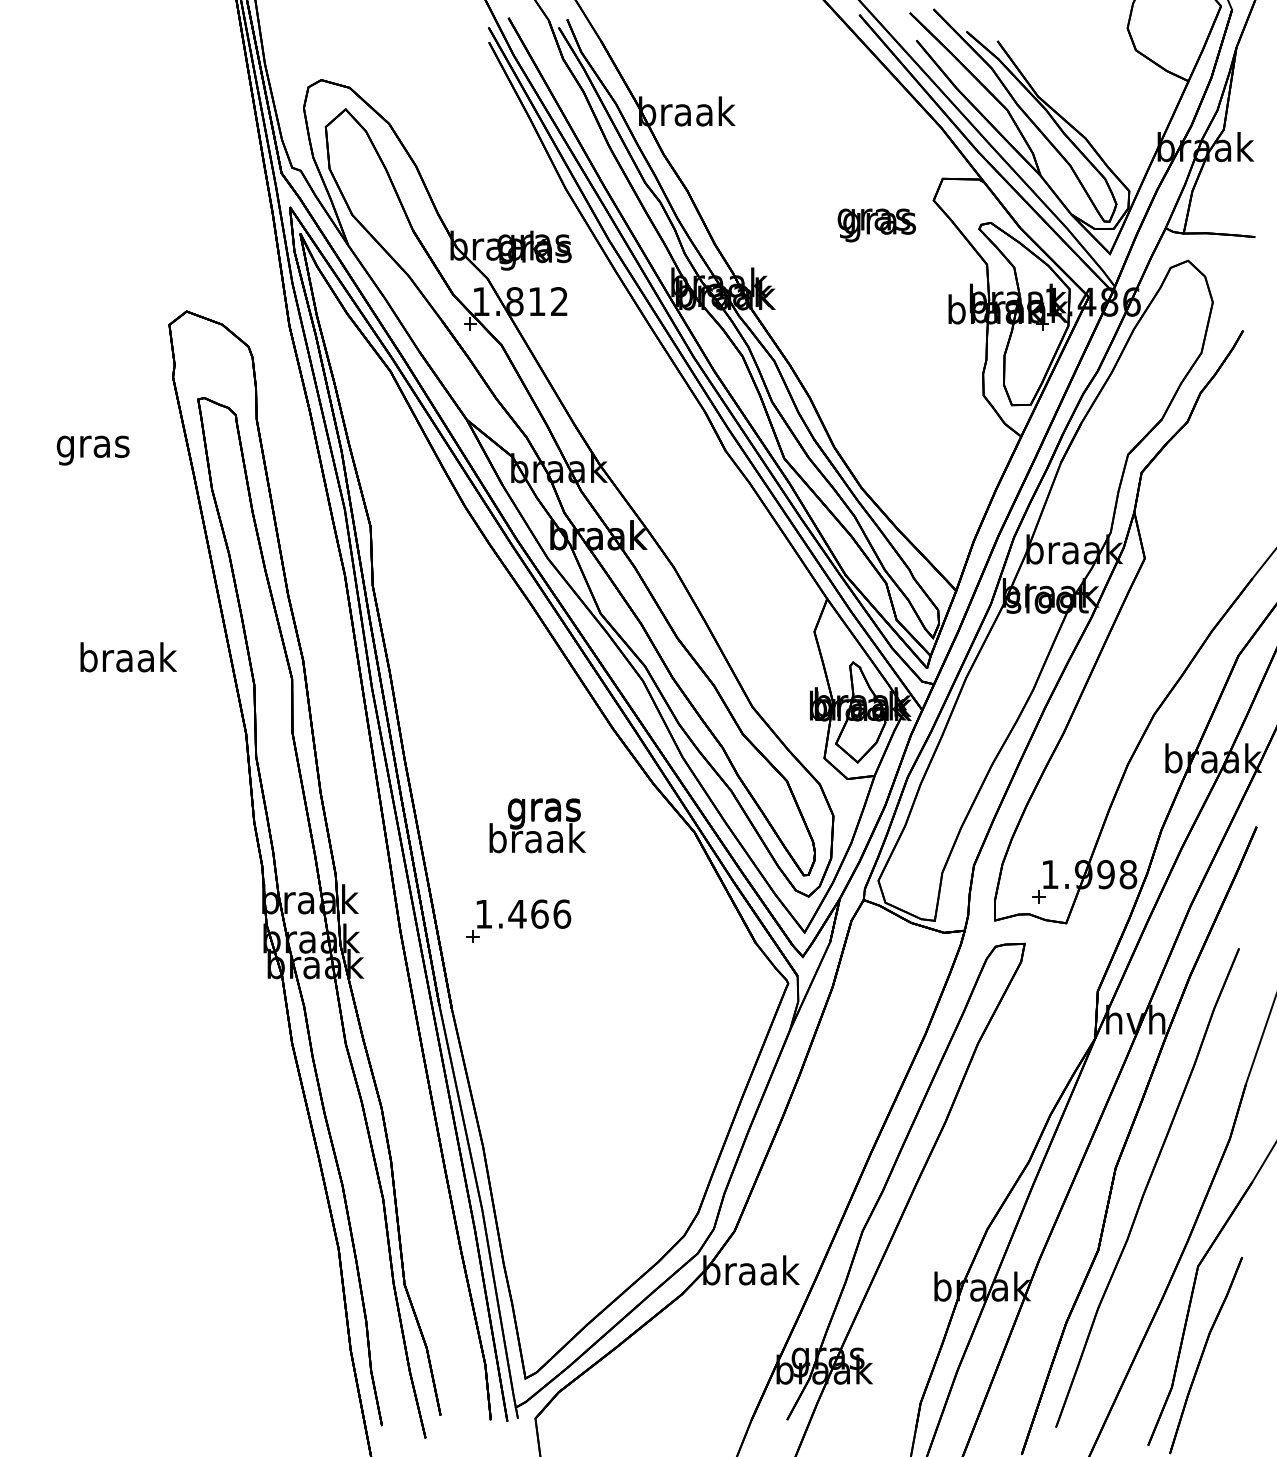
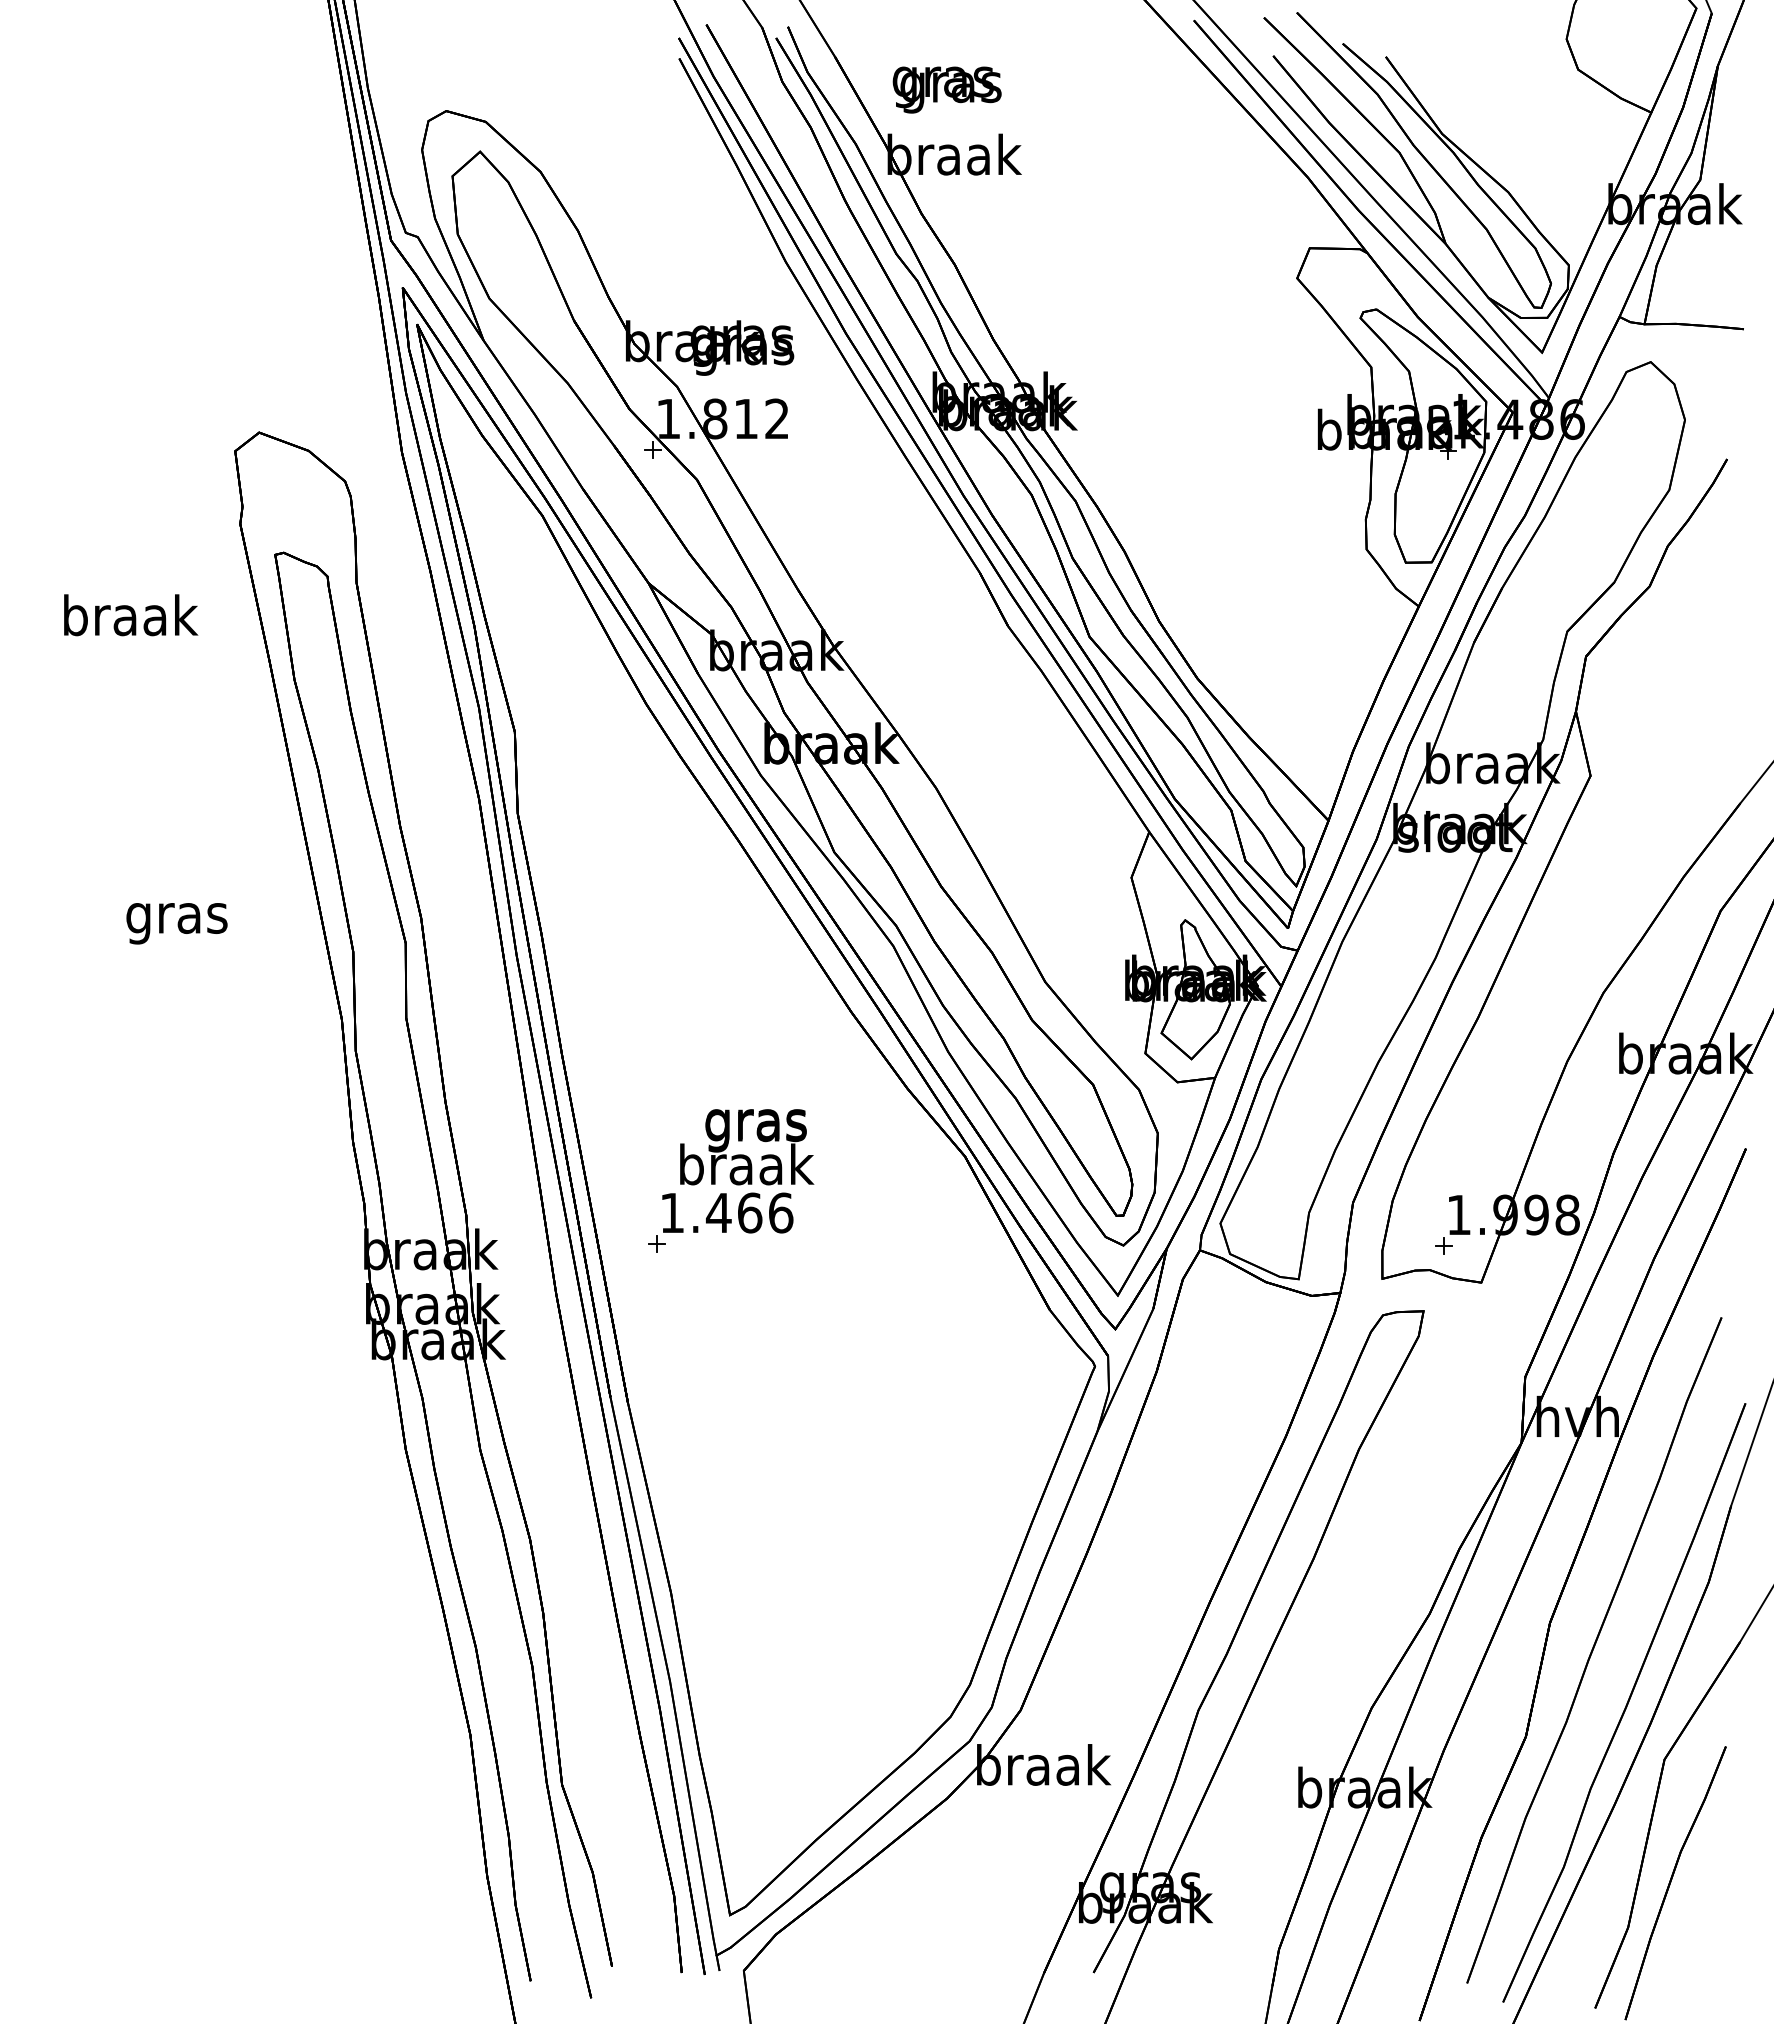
text: (876, 225) -> (946, 89), moved
text: (94, 446) -> (131, 620), gras -> braak
text: (128, 661) -> (178, 918), braak -> gras
part: (518, 921) -> (720, 1222), moved
part: (1169, 1225) -> (1624, 1702), added

